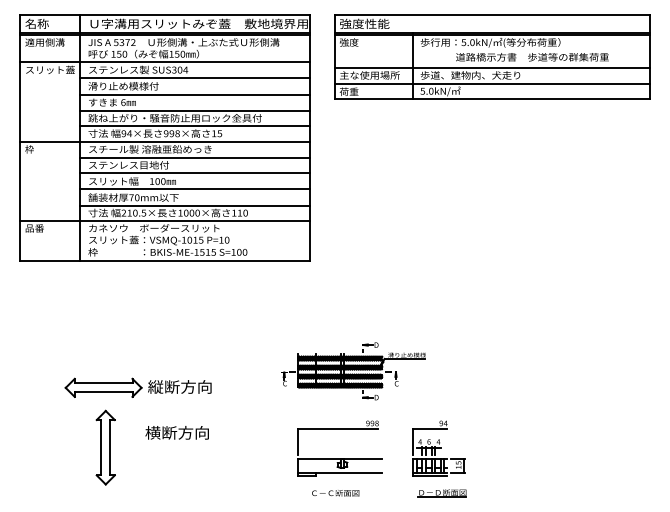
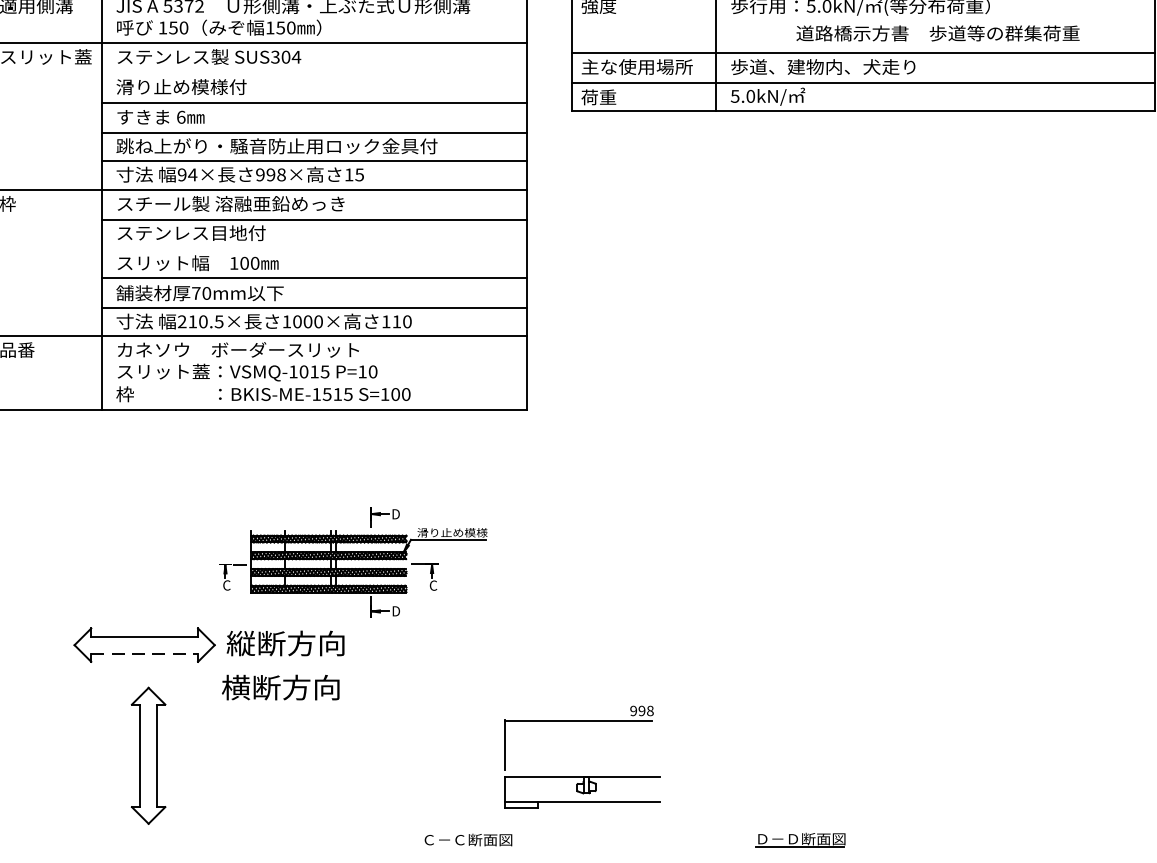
line: (195, 78) -> (314, 72), removed
line: (195, 173) -> (314, 248), removed
part: (353, 371) -> (353, 563), moved
line: (103, 392) -> (144, 653), solid -> dashed
text: (176, 432) -> (279, 686), moved
part: (438, 448) -> (764, 757), removed
text: (335, 493) -> (468, 840), moved
part: (441, 493) -> (799, 840), moved

